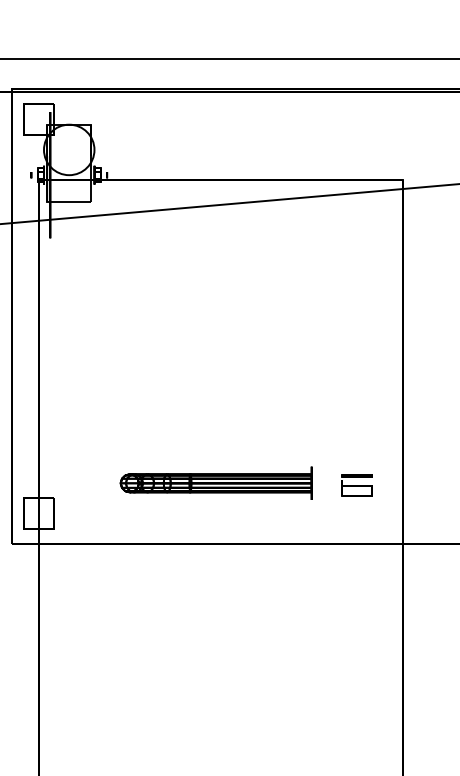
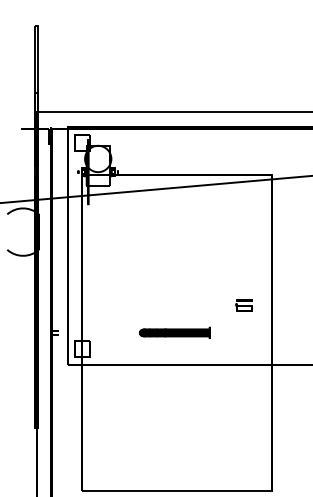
part: (215, 482) -> (174, 332), size x0.7
part: (355, 484) -> (243, 305), moved

